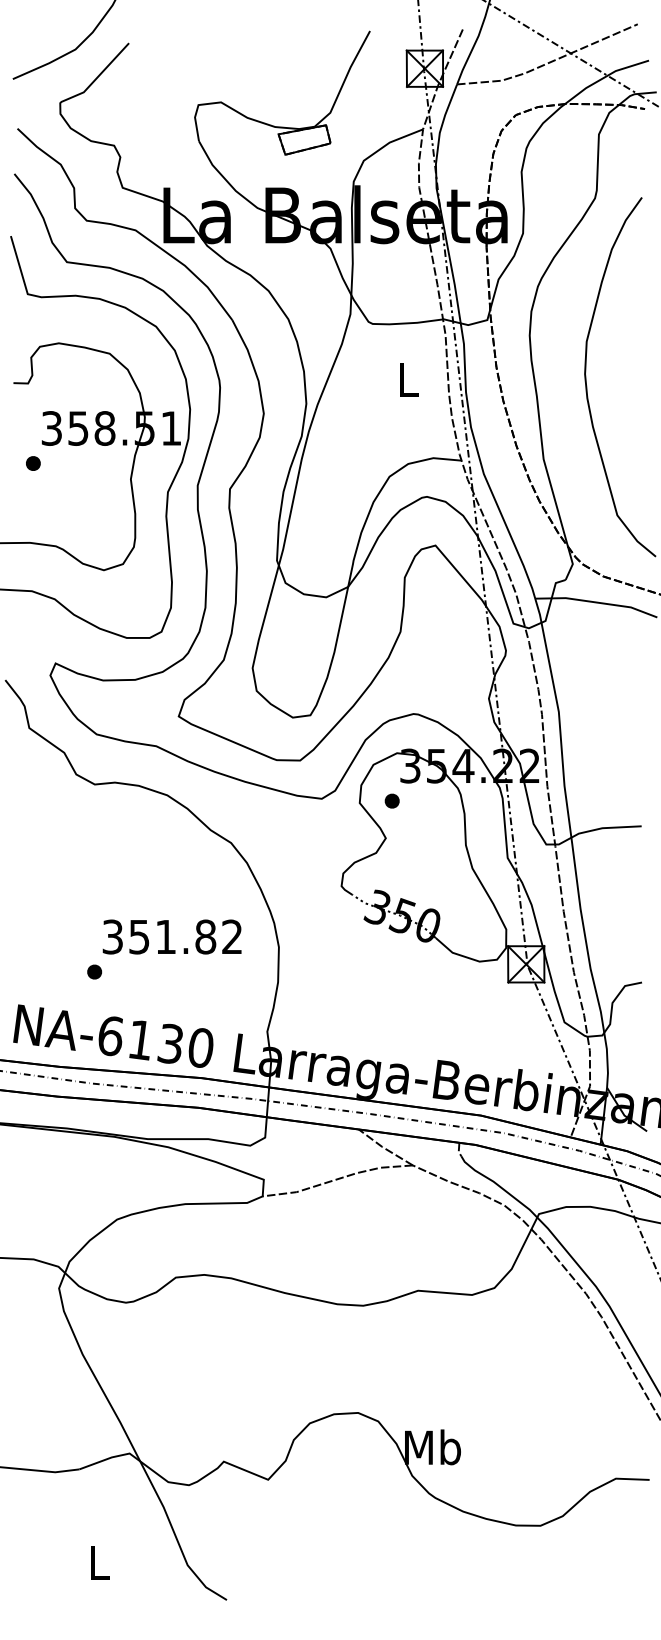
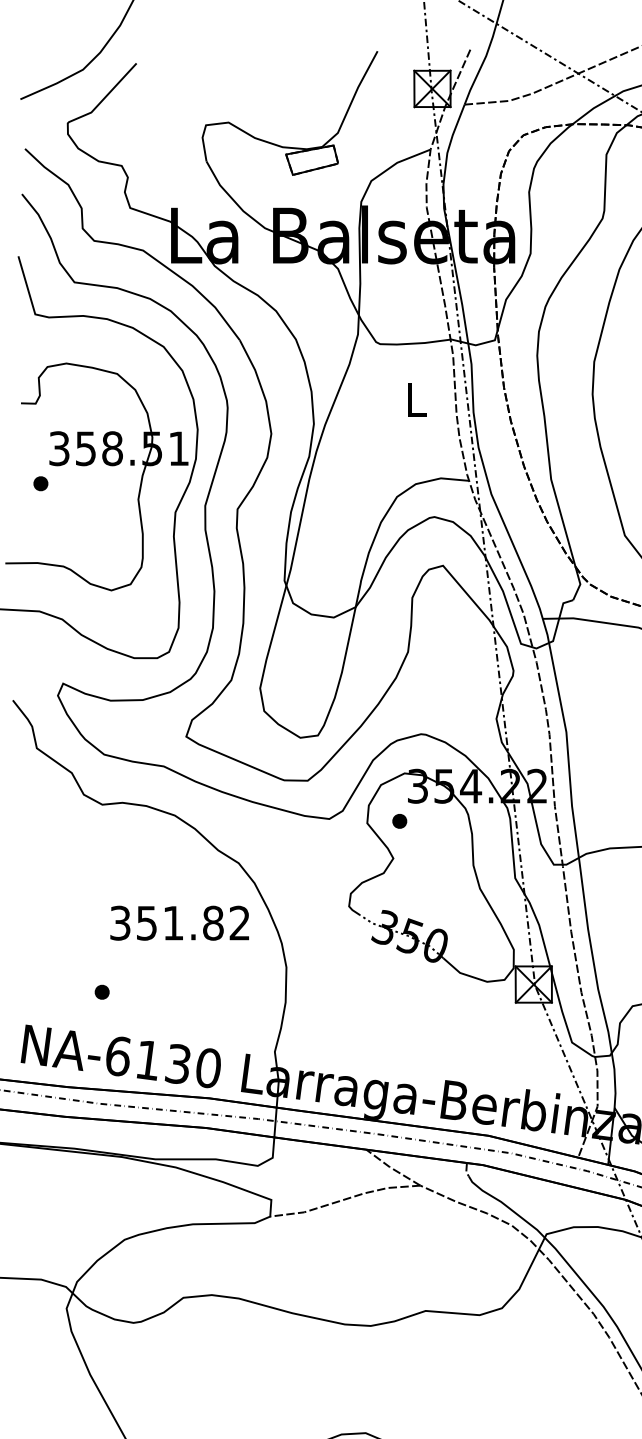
text: (171, 936) -> (179, 922), moved

